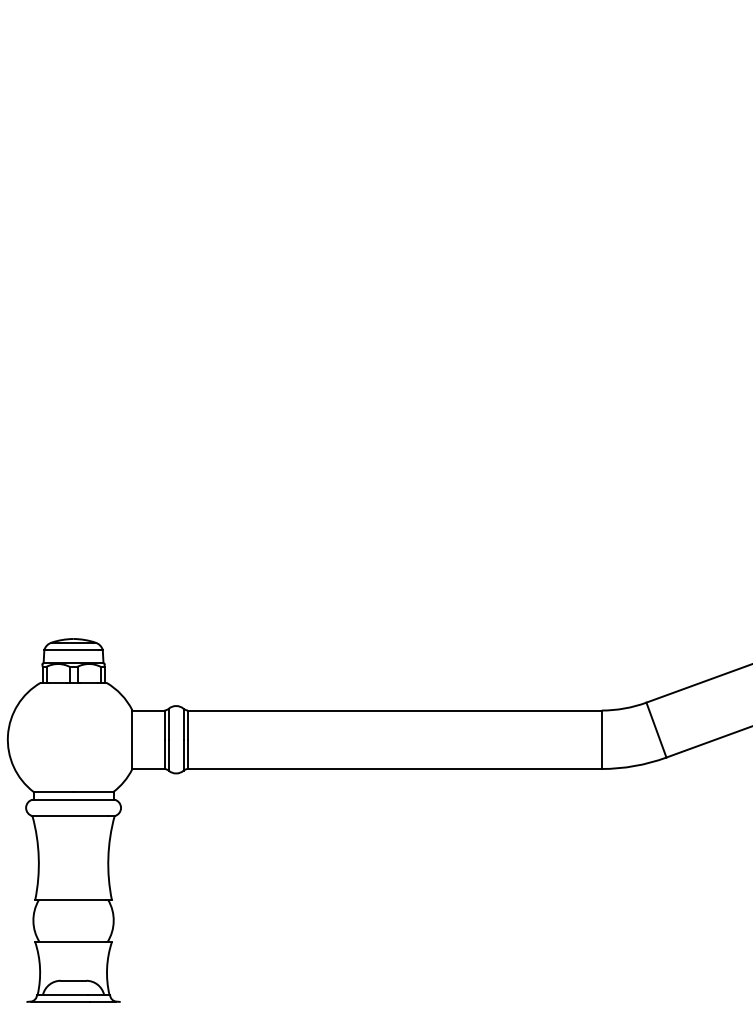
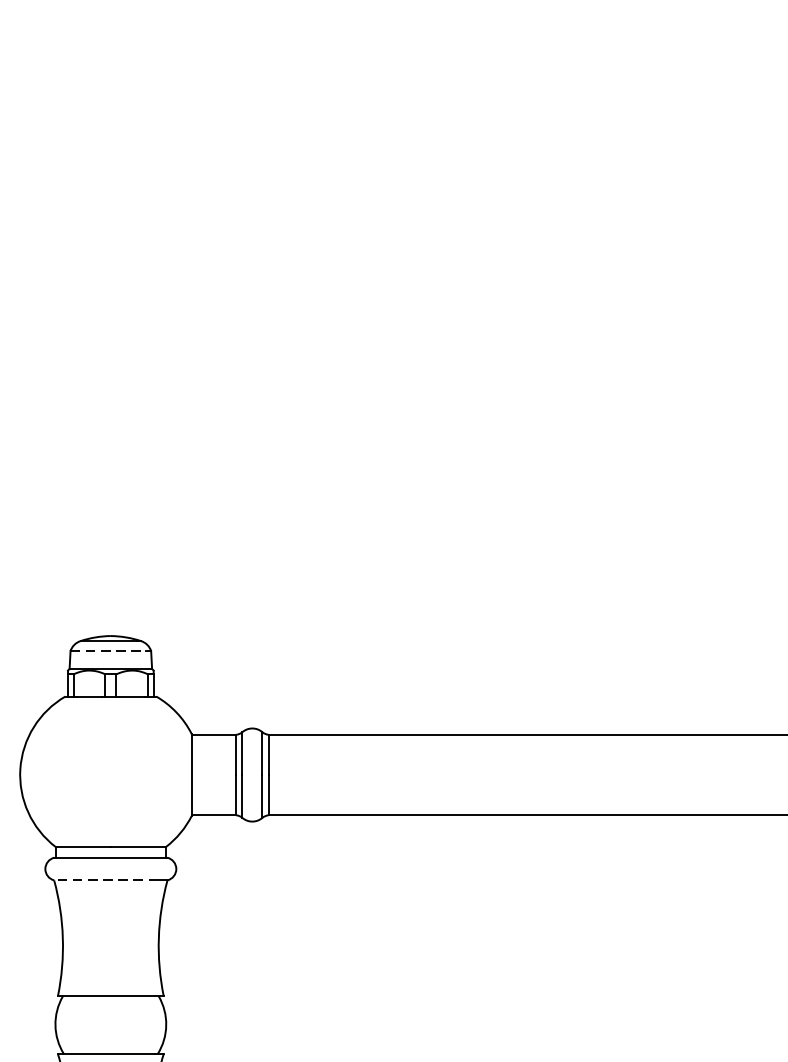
line: (72, 649) -> (109, 650), solid -> dashed
line: (70, 816) -> (106, 880), solid -> dashed

